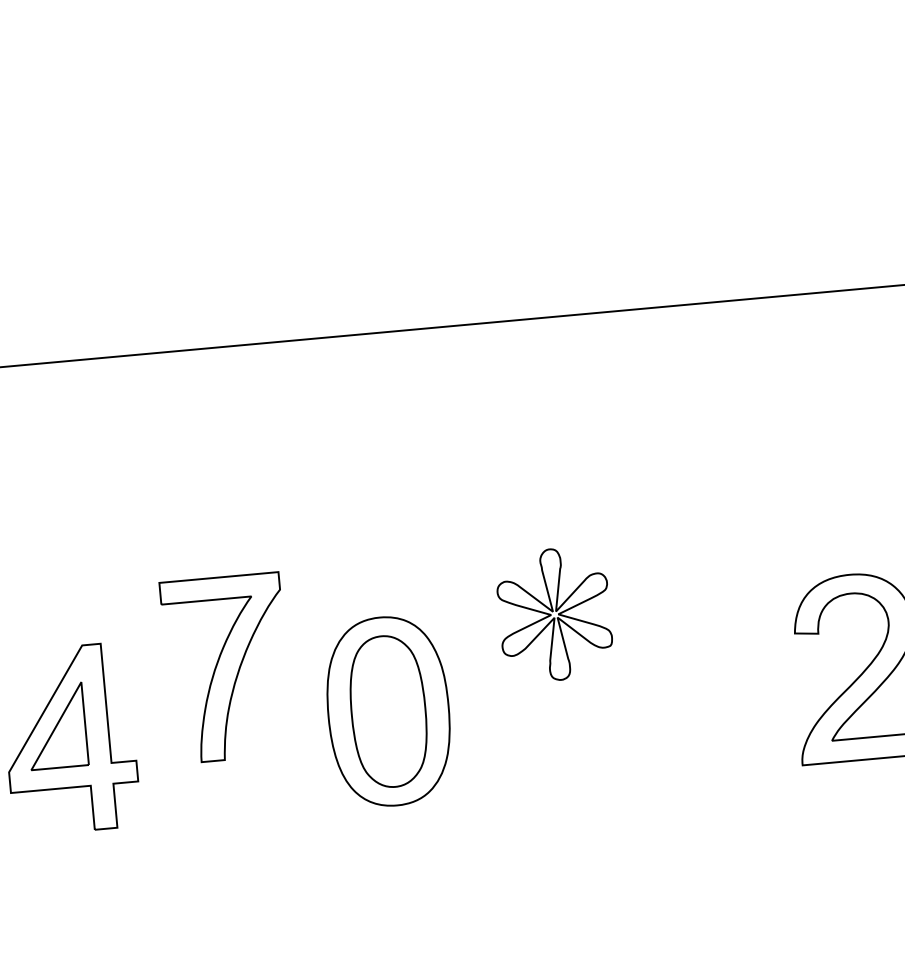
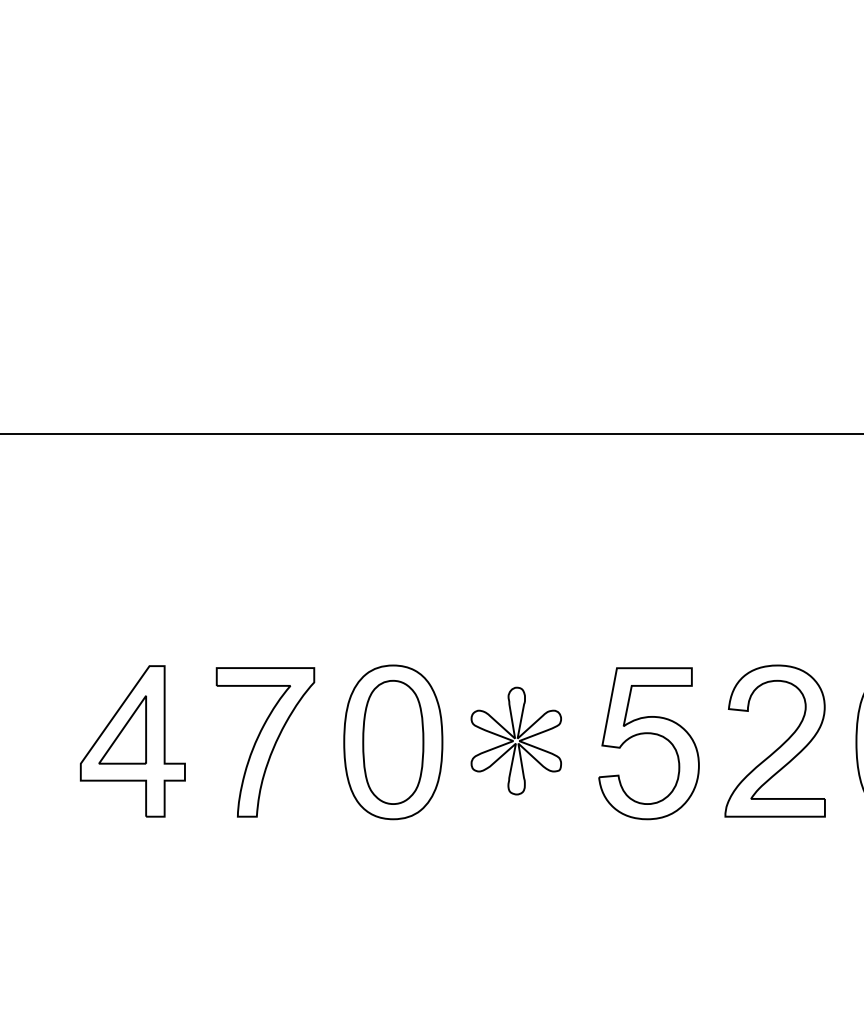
part: (553, 614) -> (515, 740), moved
part: (227, 668) -> (265, 742), moved
part: (699, 673) -> (648, 734), added

